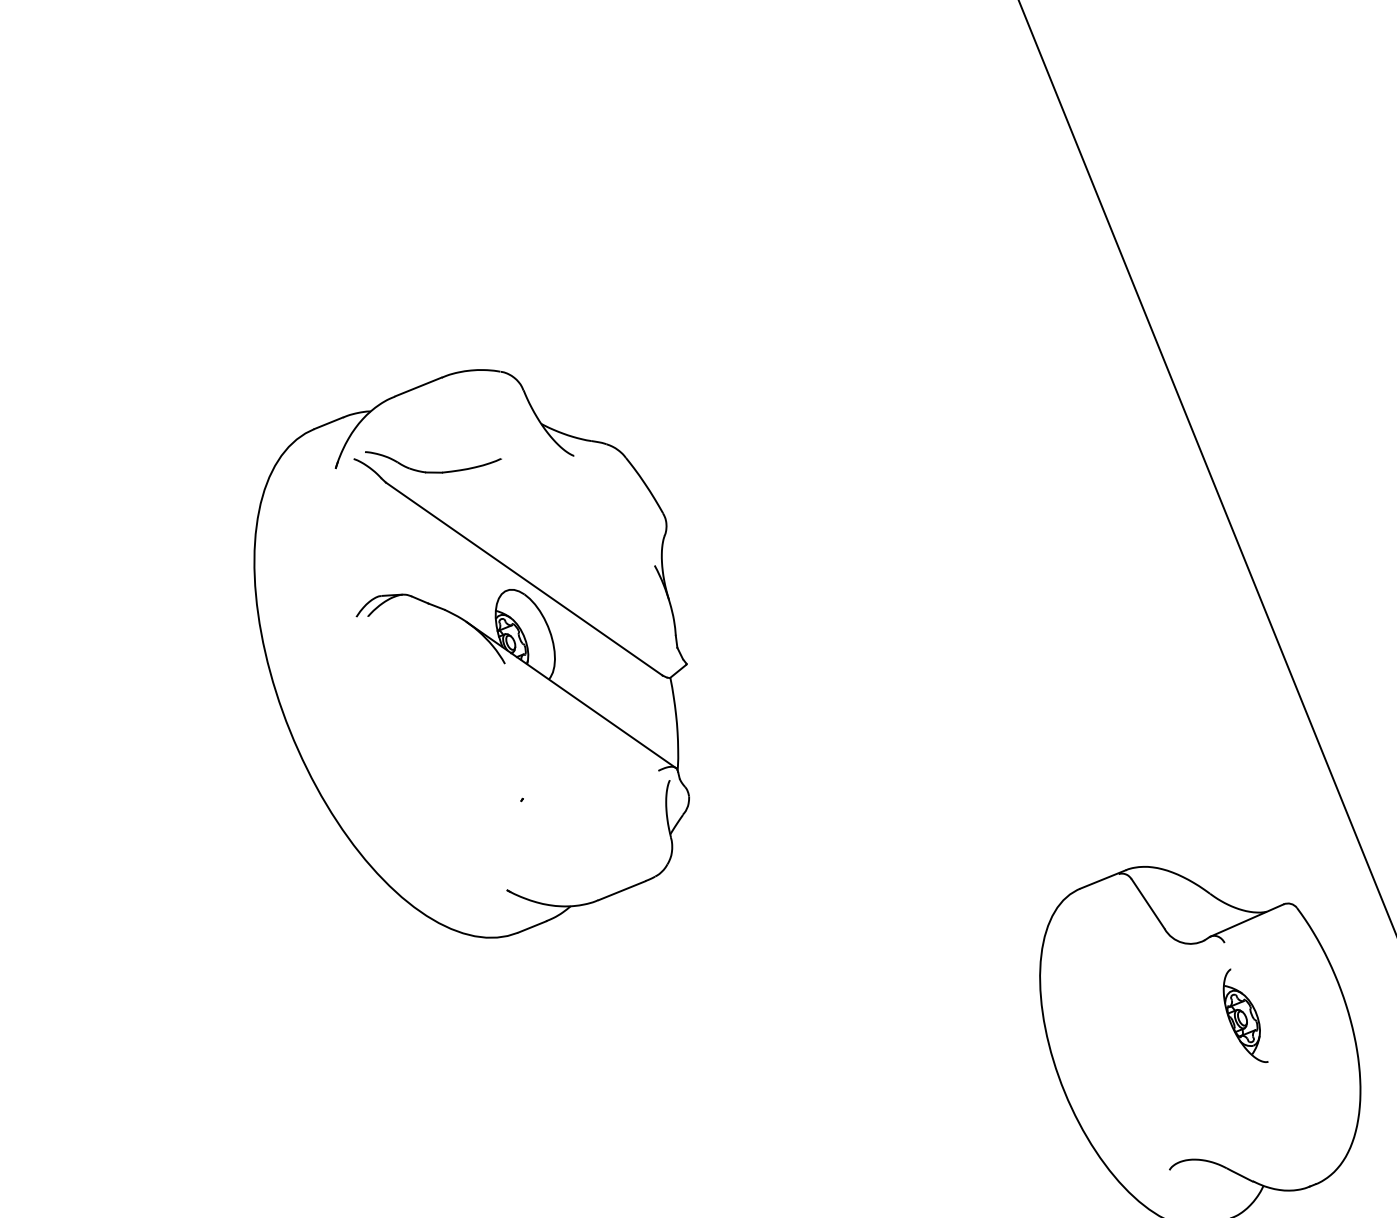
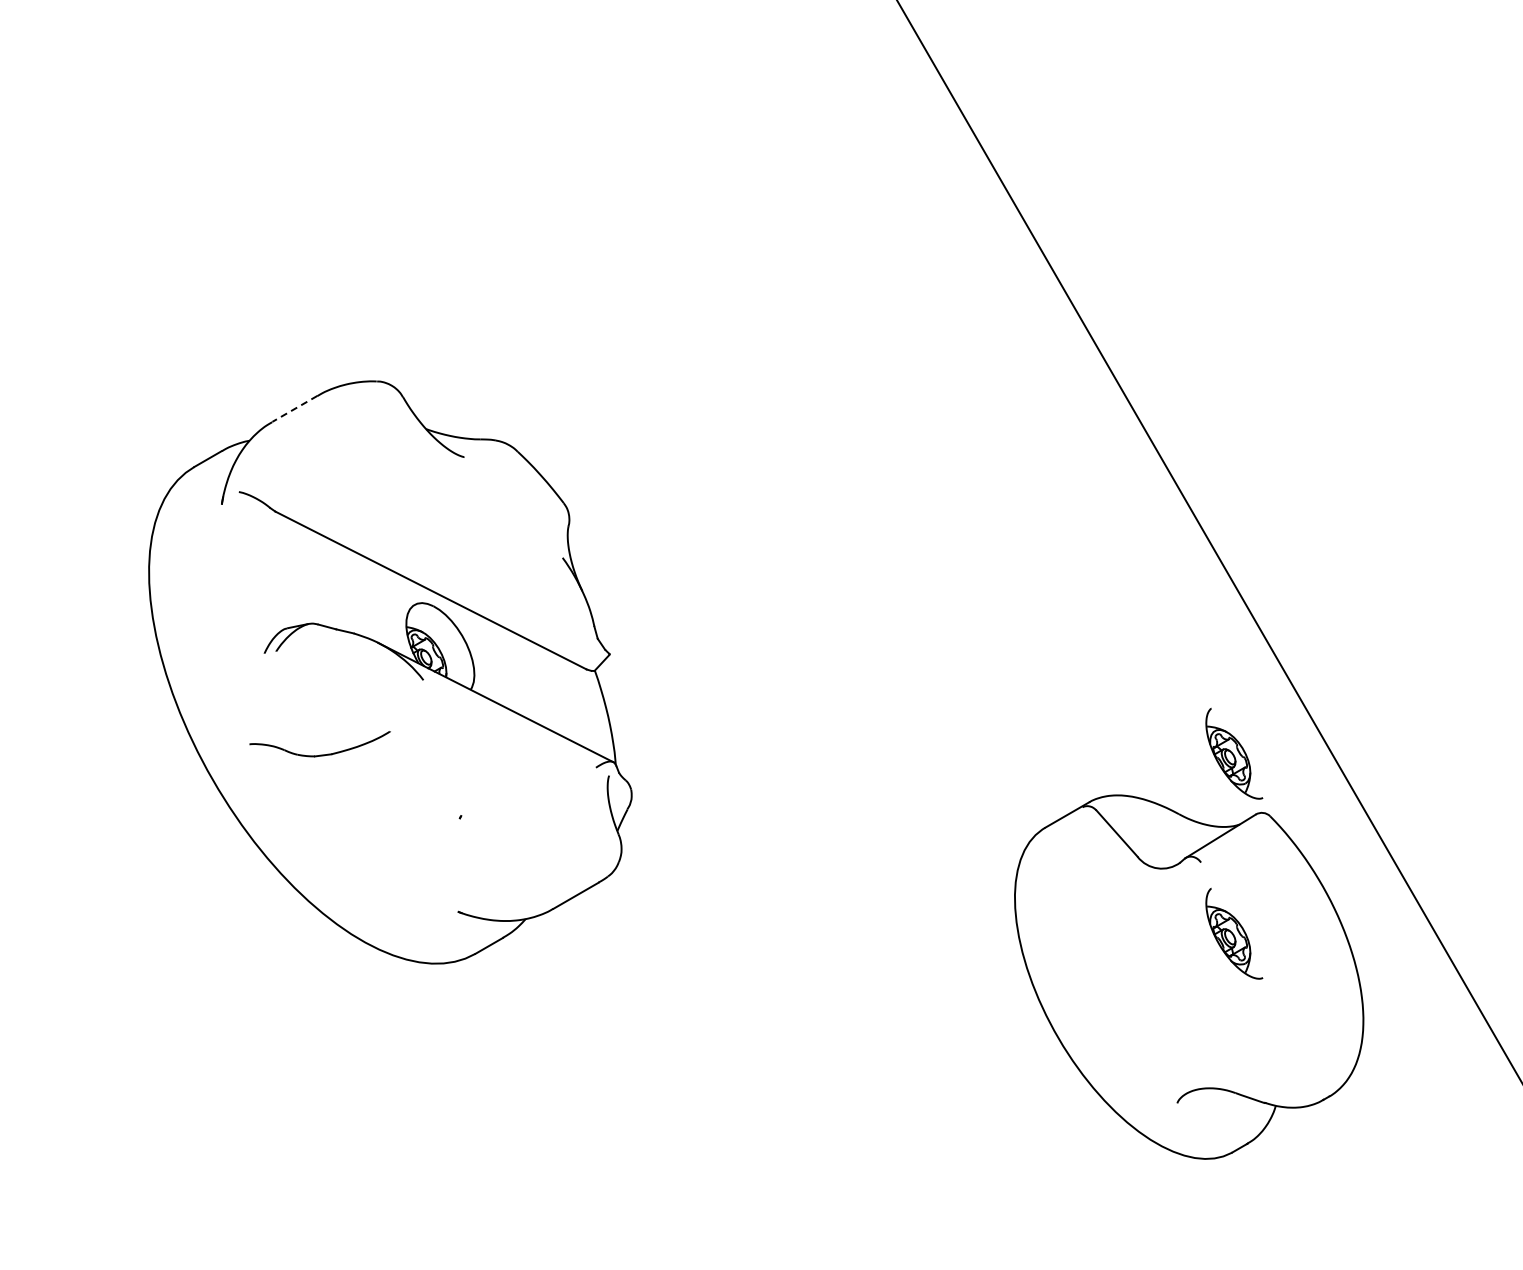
line: (418, 386) -> (294, 408), solid -> dashed
part: (431, 471) -> (320, 754), moved
part: (1271, 843) -> (1234, 753), added

